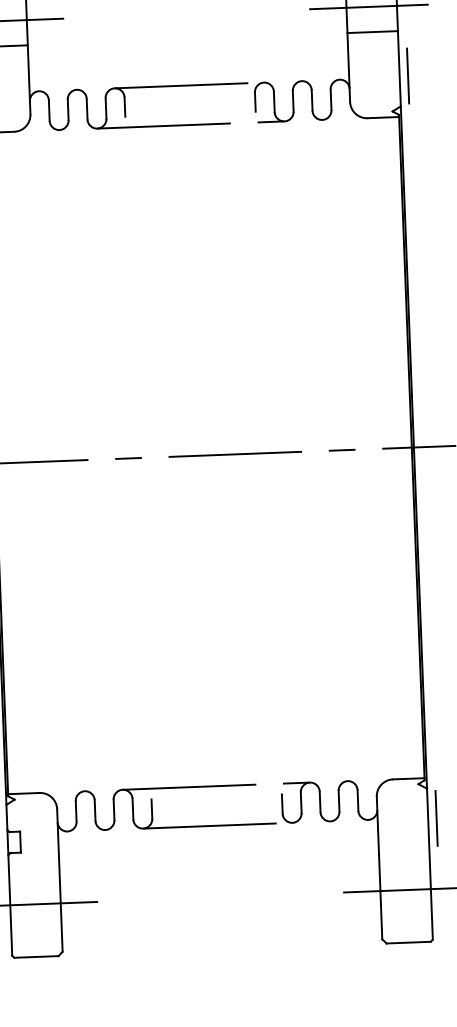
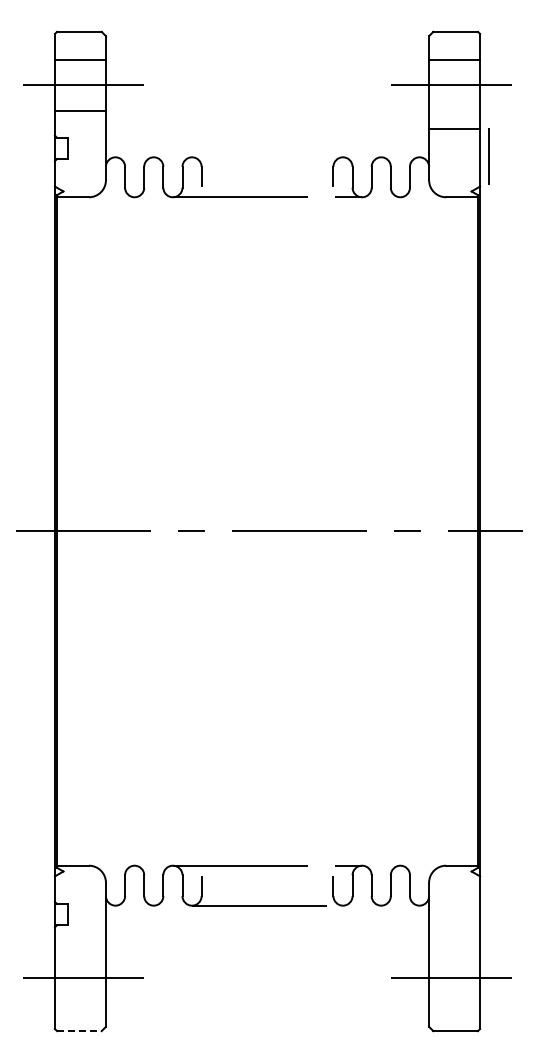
line: (372, 32) -> (454, 128), moved
line: (189, 85) -> (267, 157), removed
line: (436, 818) -> (488, 906), removed
line: (36, 957) -> (79, 1031), solid -> dashed

